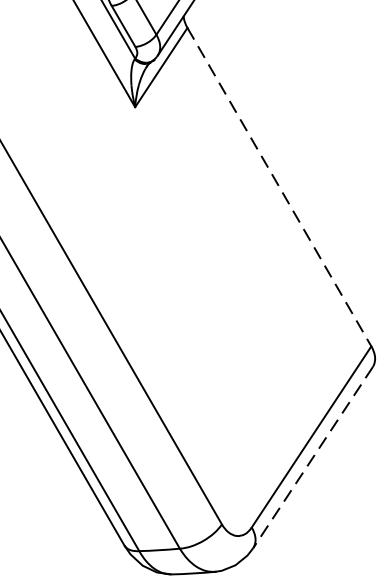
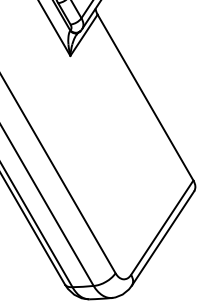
line: (279, 186) -> (145, 97), dashed -> solid
line: (313, 457) -> (163, 238), dashed -> solid

